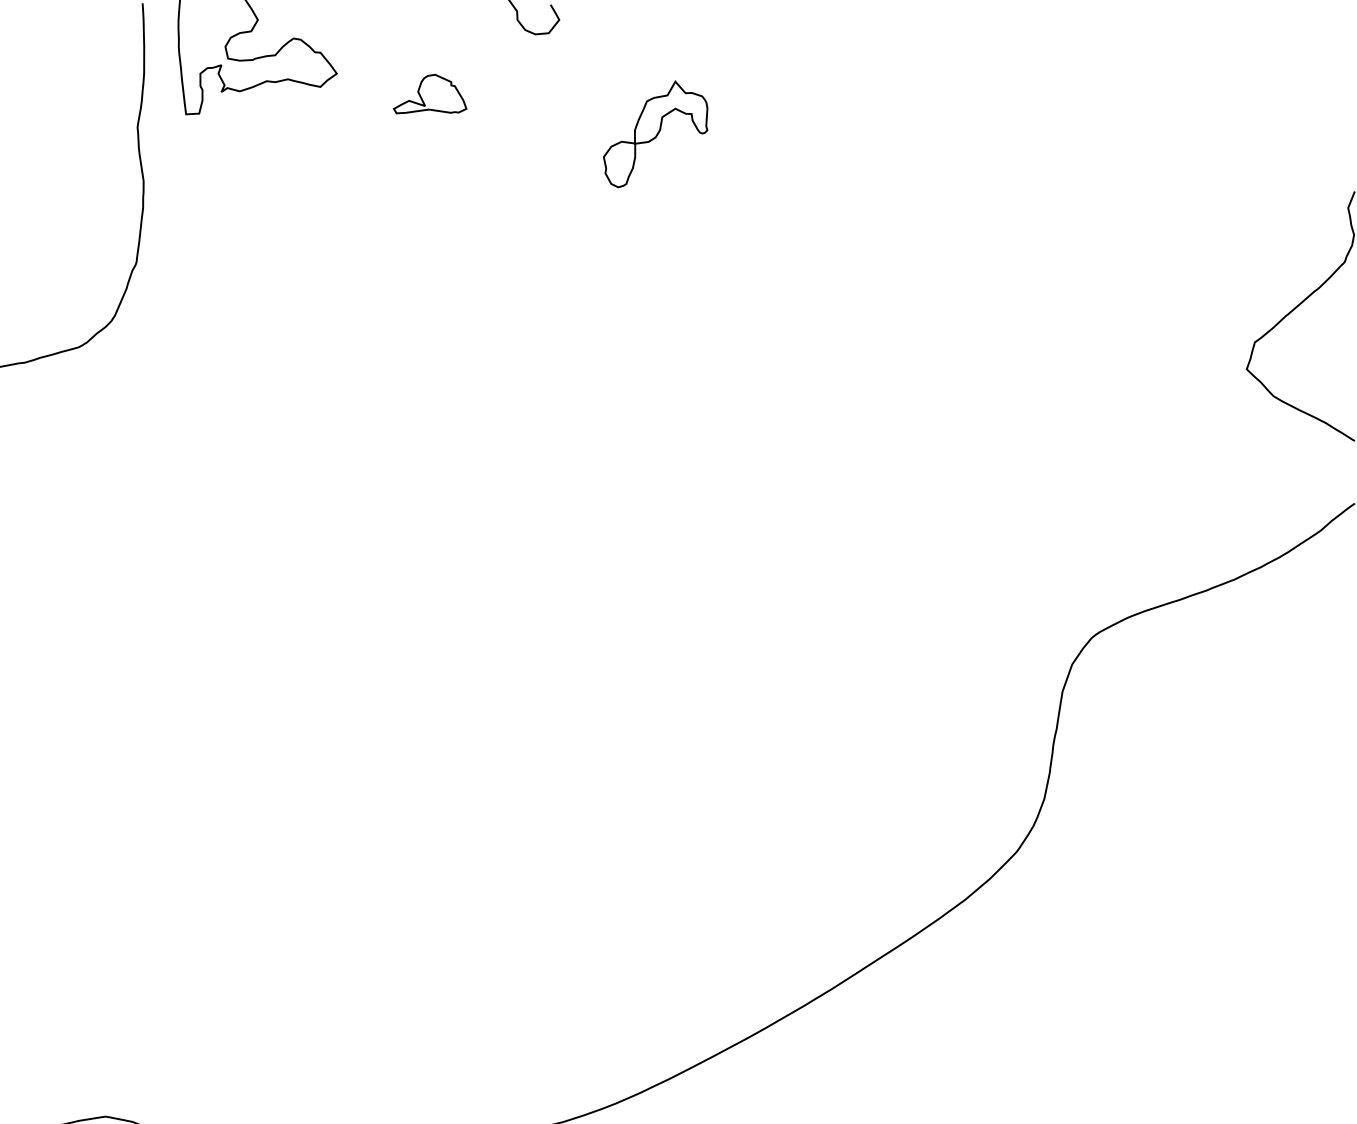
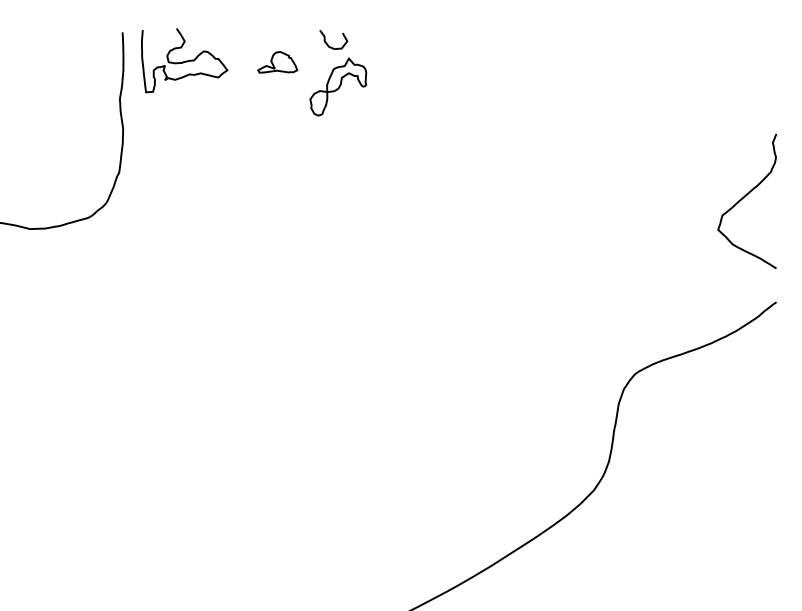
part: (429, 94) -> (277, 62), moved
part: (655, 133) -> (338, 86), moved

